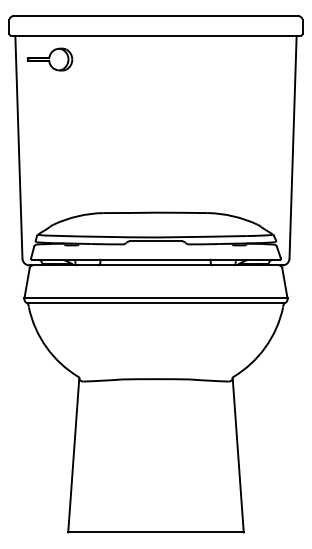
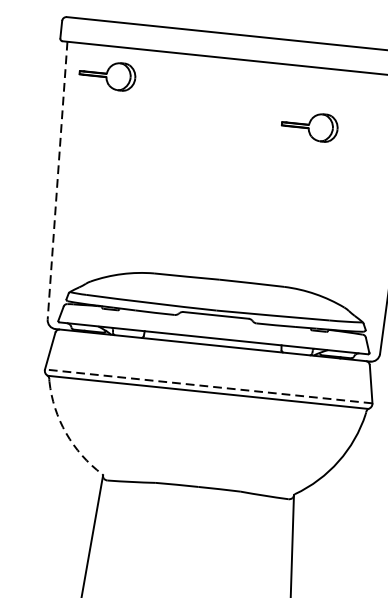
part: (215, 83) -> (310, 126), added
line: (18, 147) -> (57, 180), solid -> dashed
line: (155, 298) -> (208, 386), solid -> dashed
arc: (46, 347) -> (66, 433), solid -> dashed

